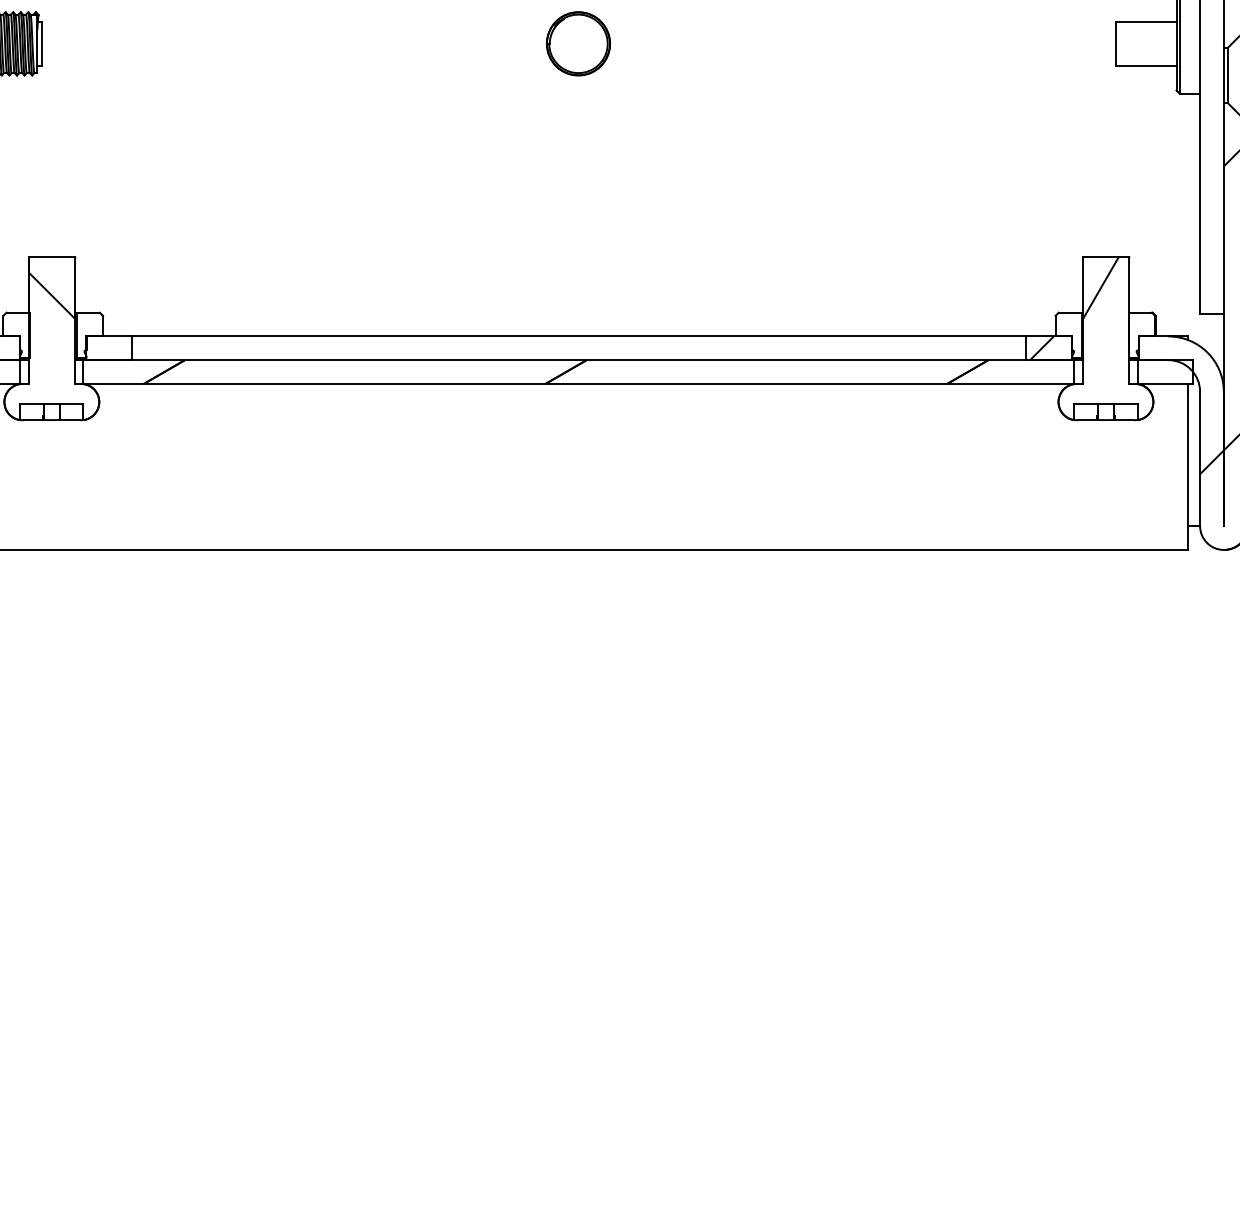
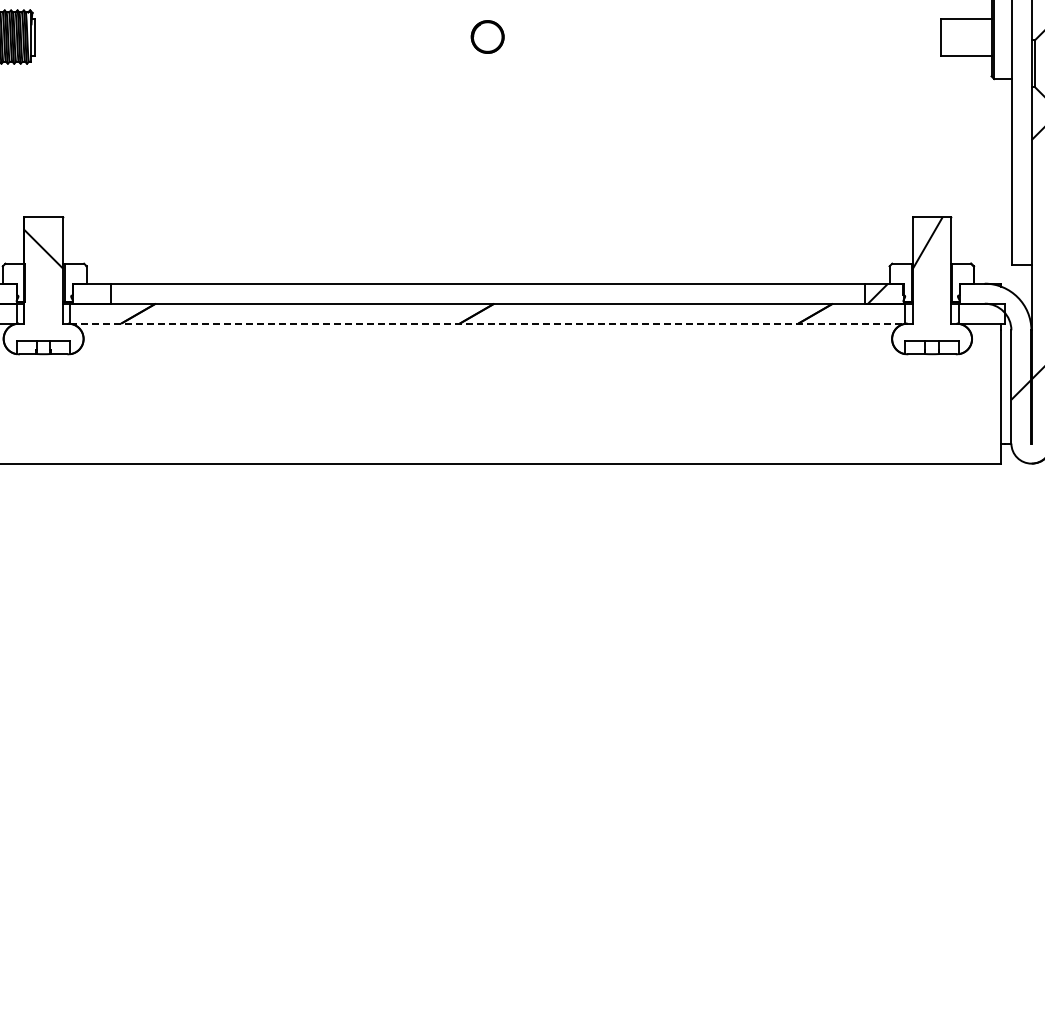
part: (578, 43) -> (487, 36), size x0.6
line: (578, 383) -> (487, 323), solid -> dashed

